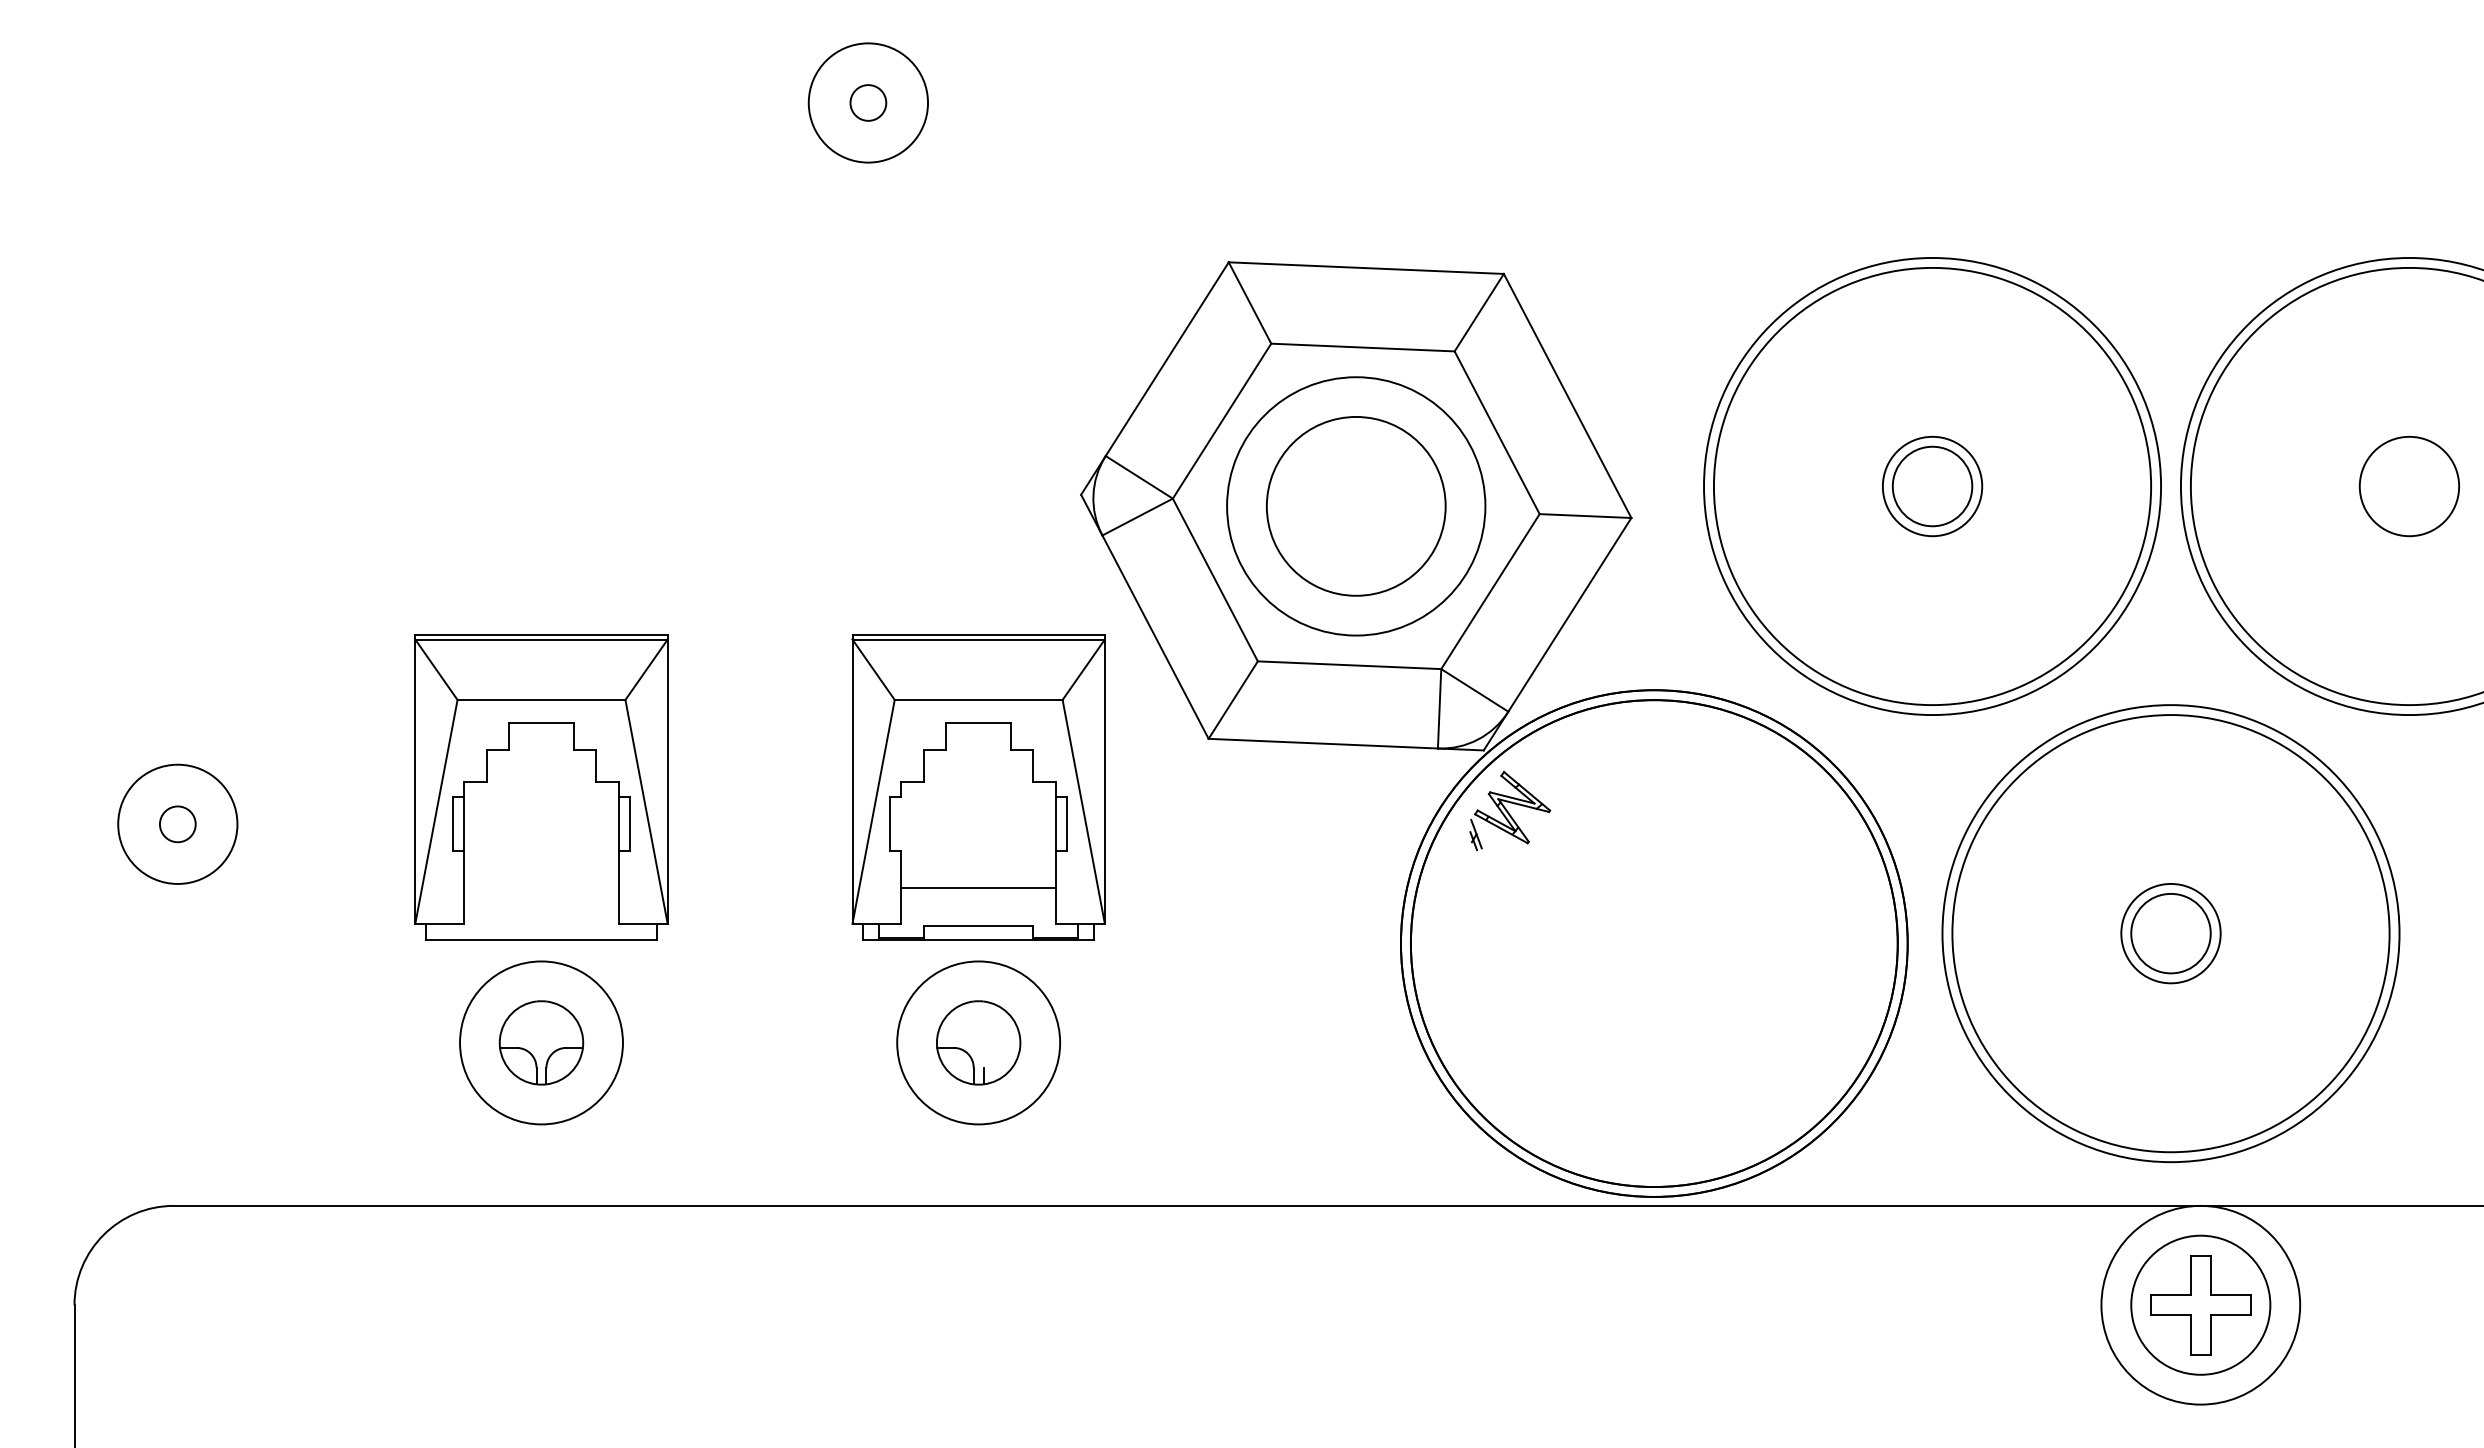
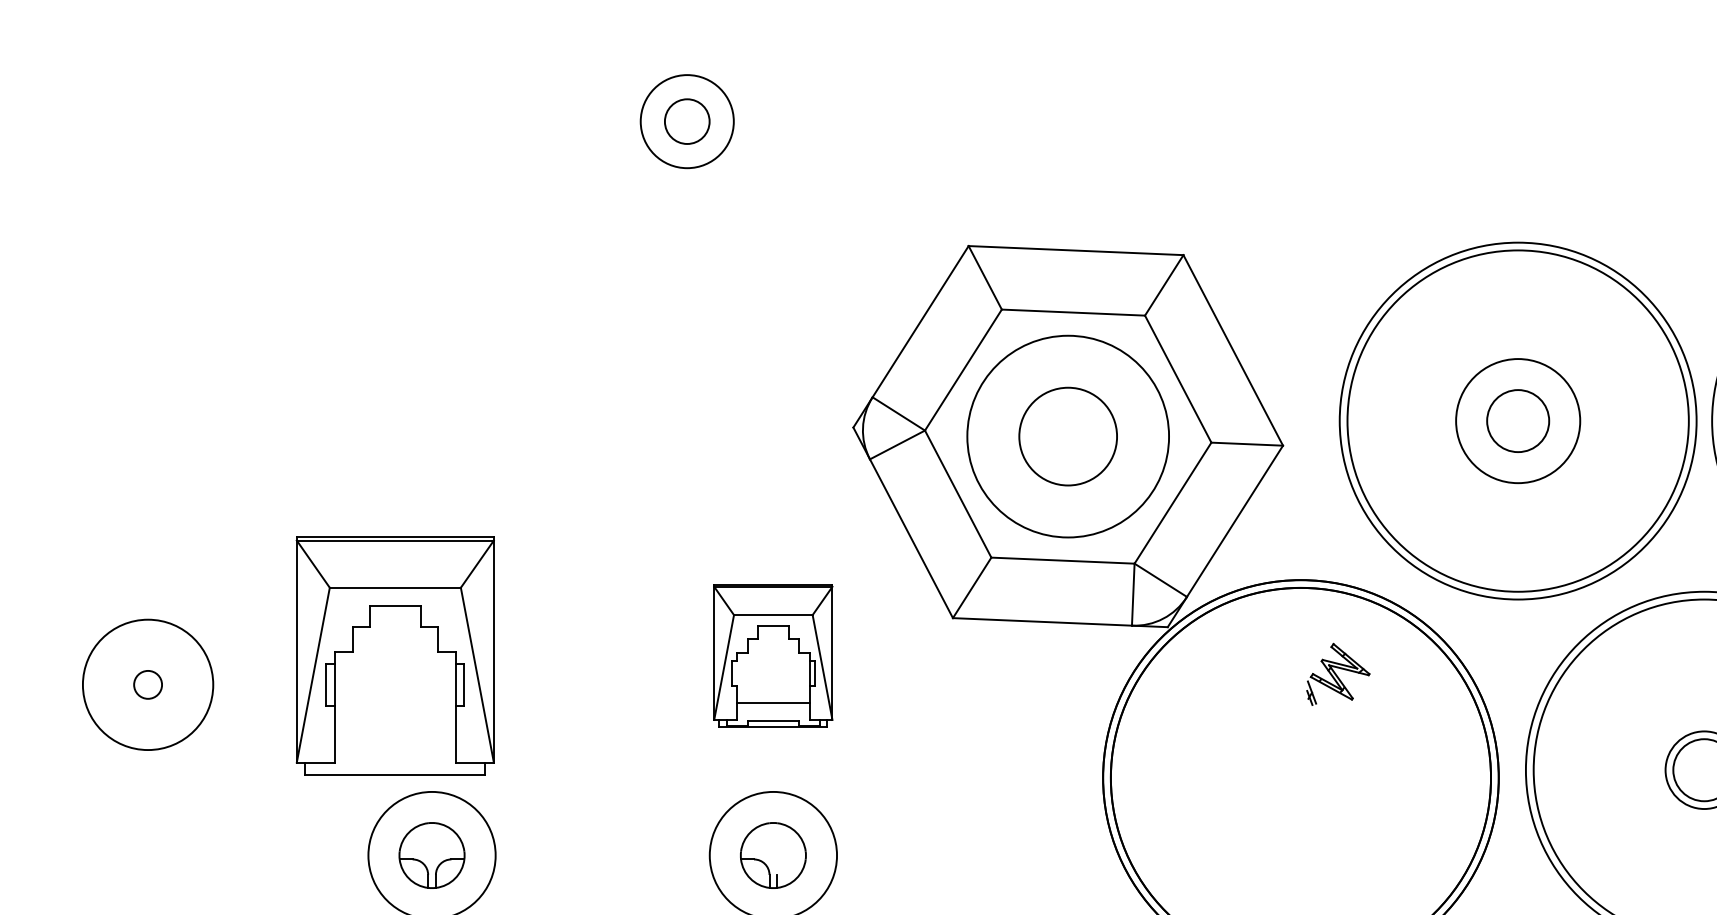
circle: (868, 102) -> (687, 121), size x1.6
circle: (1932, 486) -> (1518, 421), size x1.6
circle: (1355, 505) -> (1067, 435), size x0.7
part: (541, 787) -> (395, 656), moved
part: (978, 787) -> (773, 656), size x0.6
part: (1510, 811) -> (1338, 674), moved
circle: (177, 823) -> (147, 684), size x1.4

